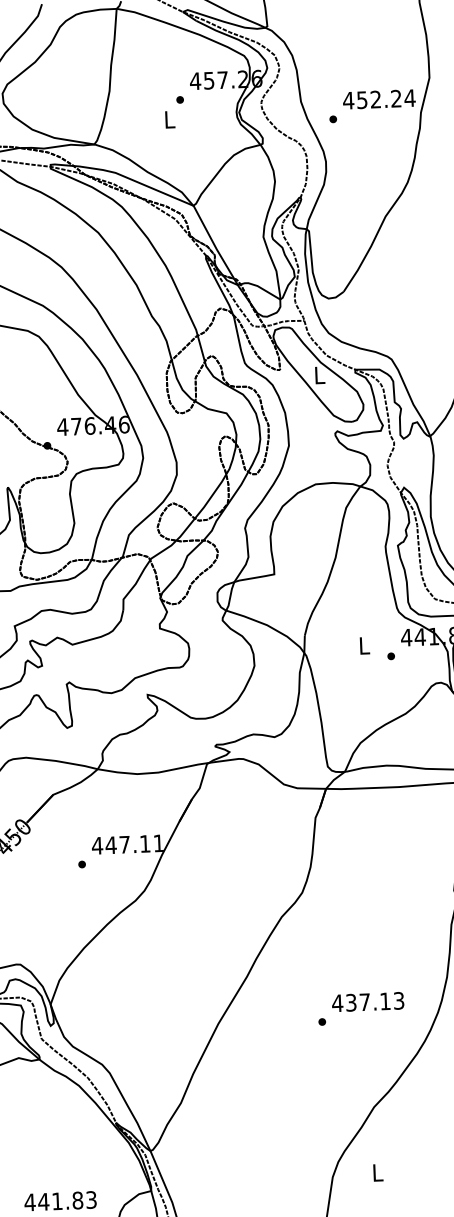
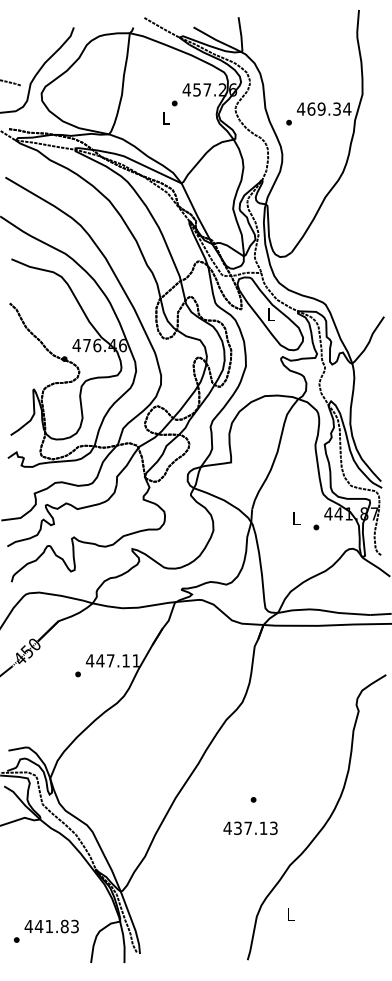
text: (378, 98) -> (323, 108), 452.24 -> 469.34
text: (367, 1001) -> (250, 827), moved

